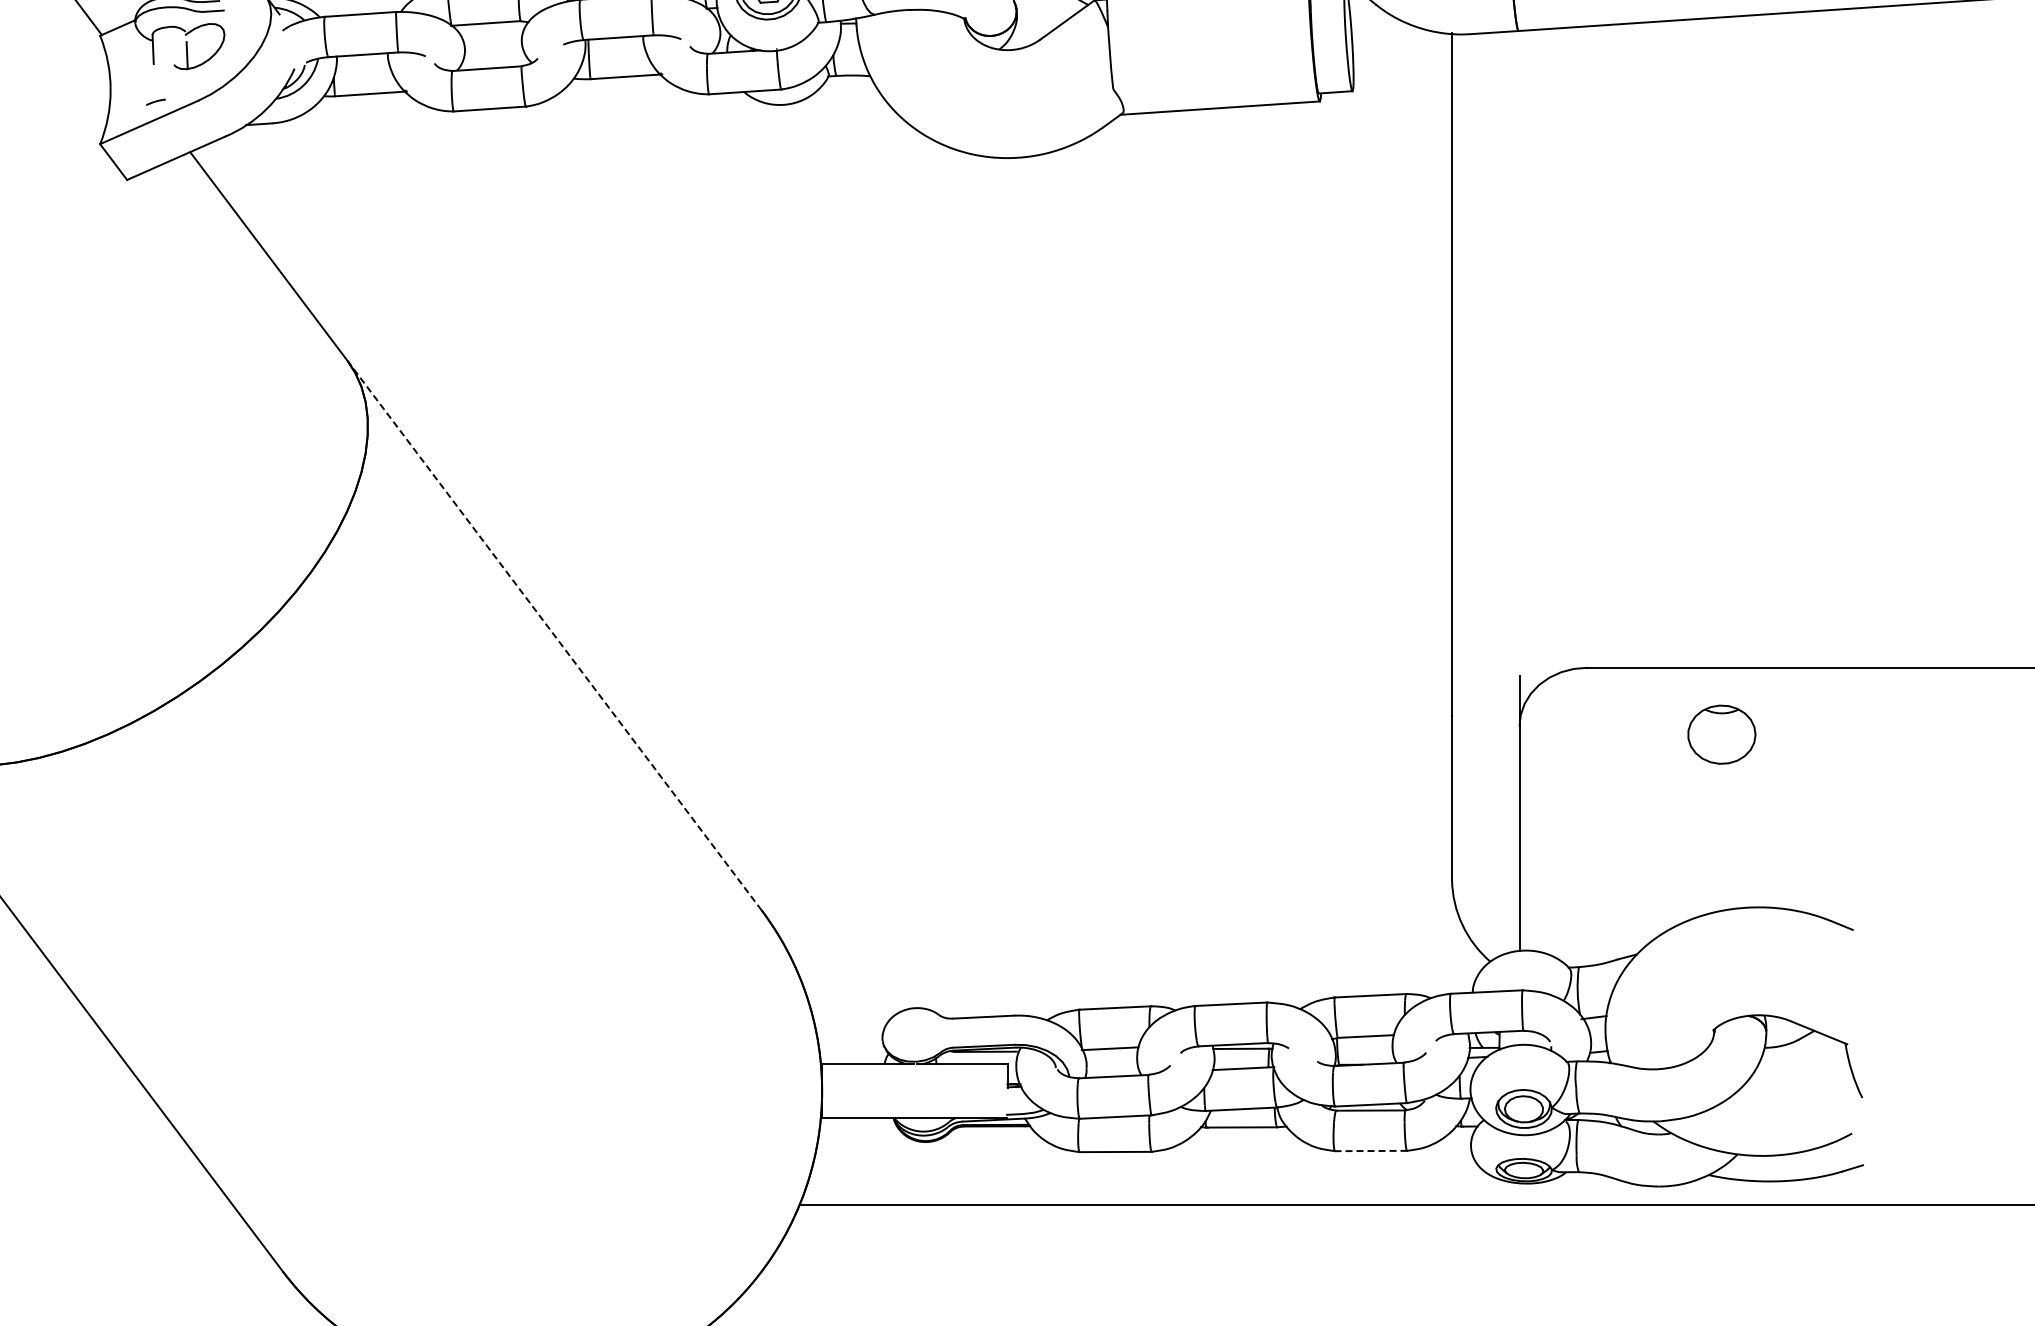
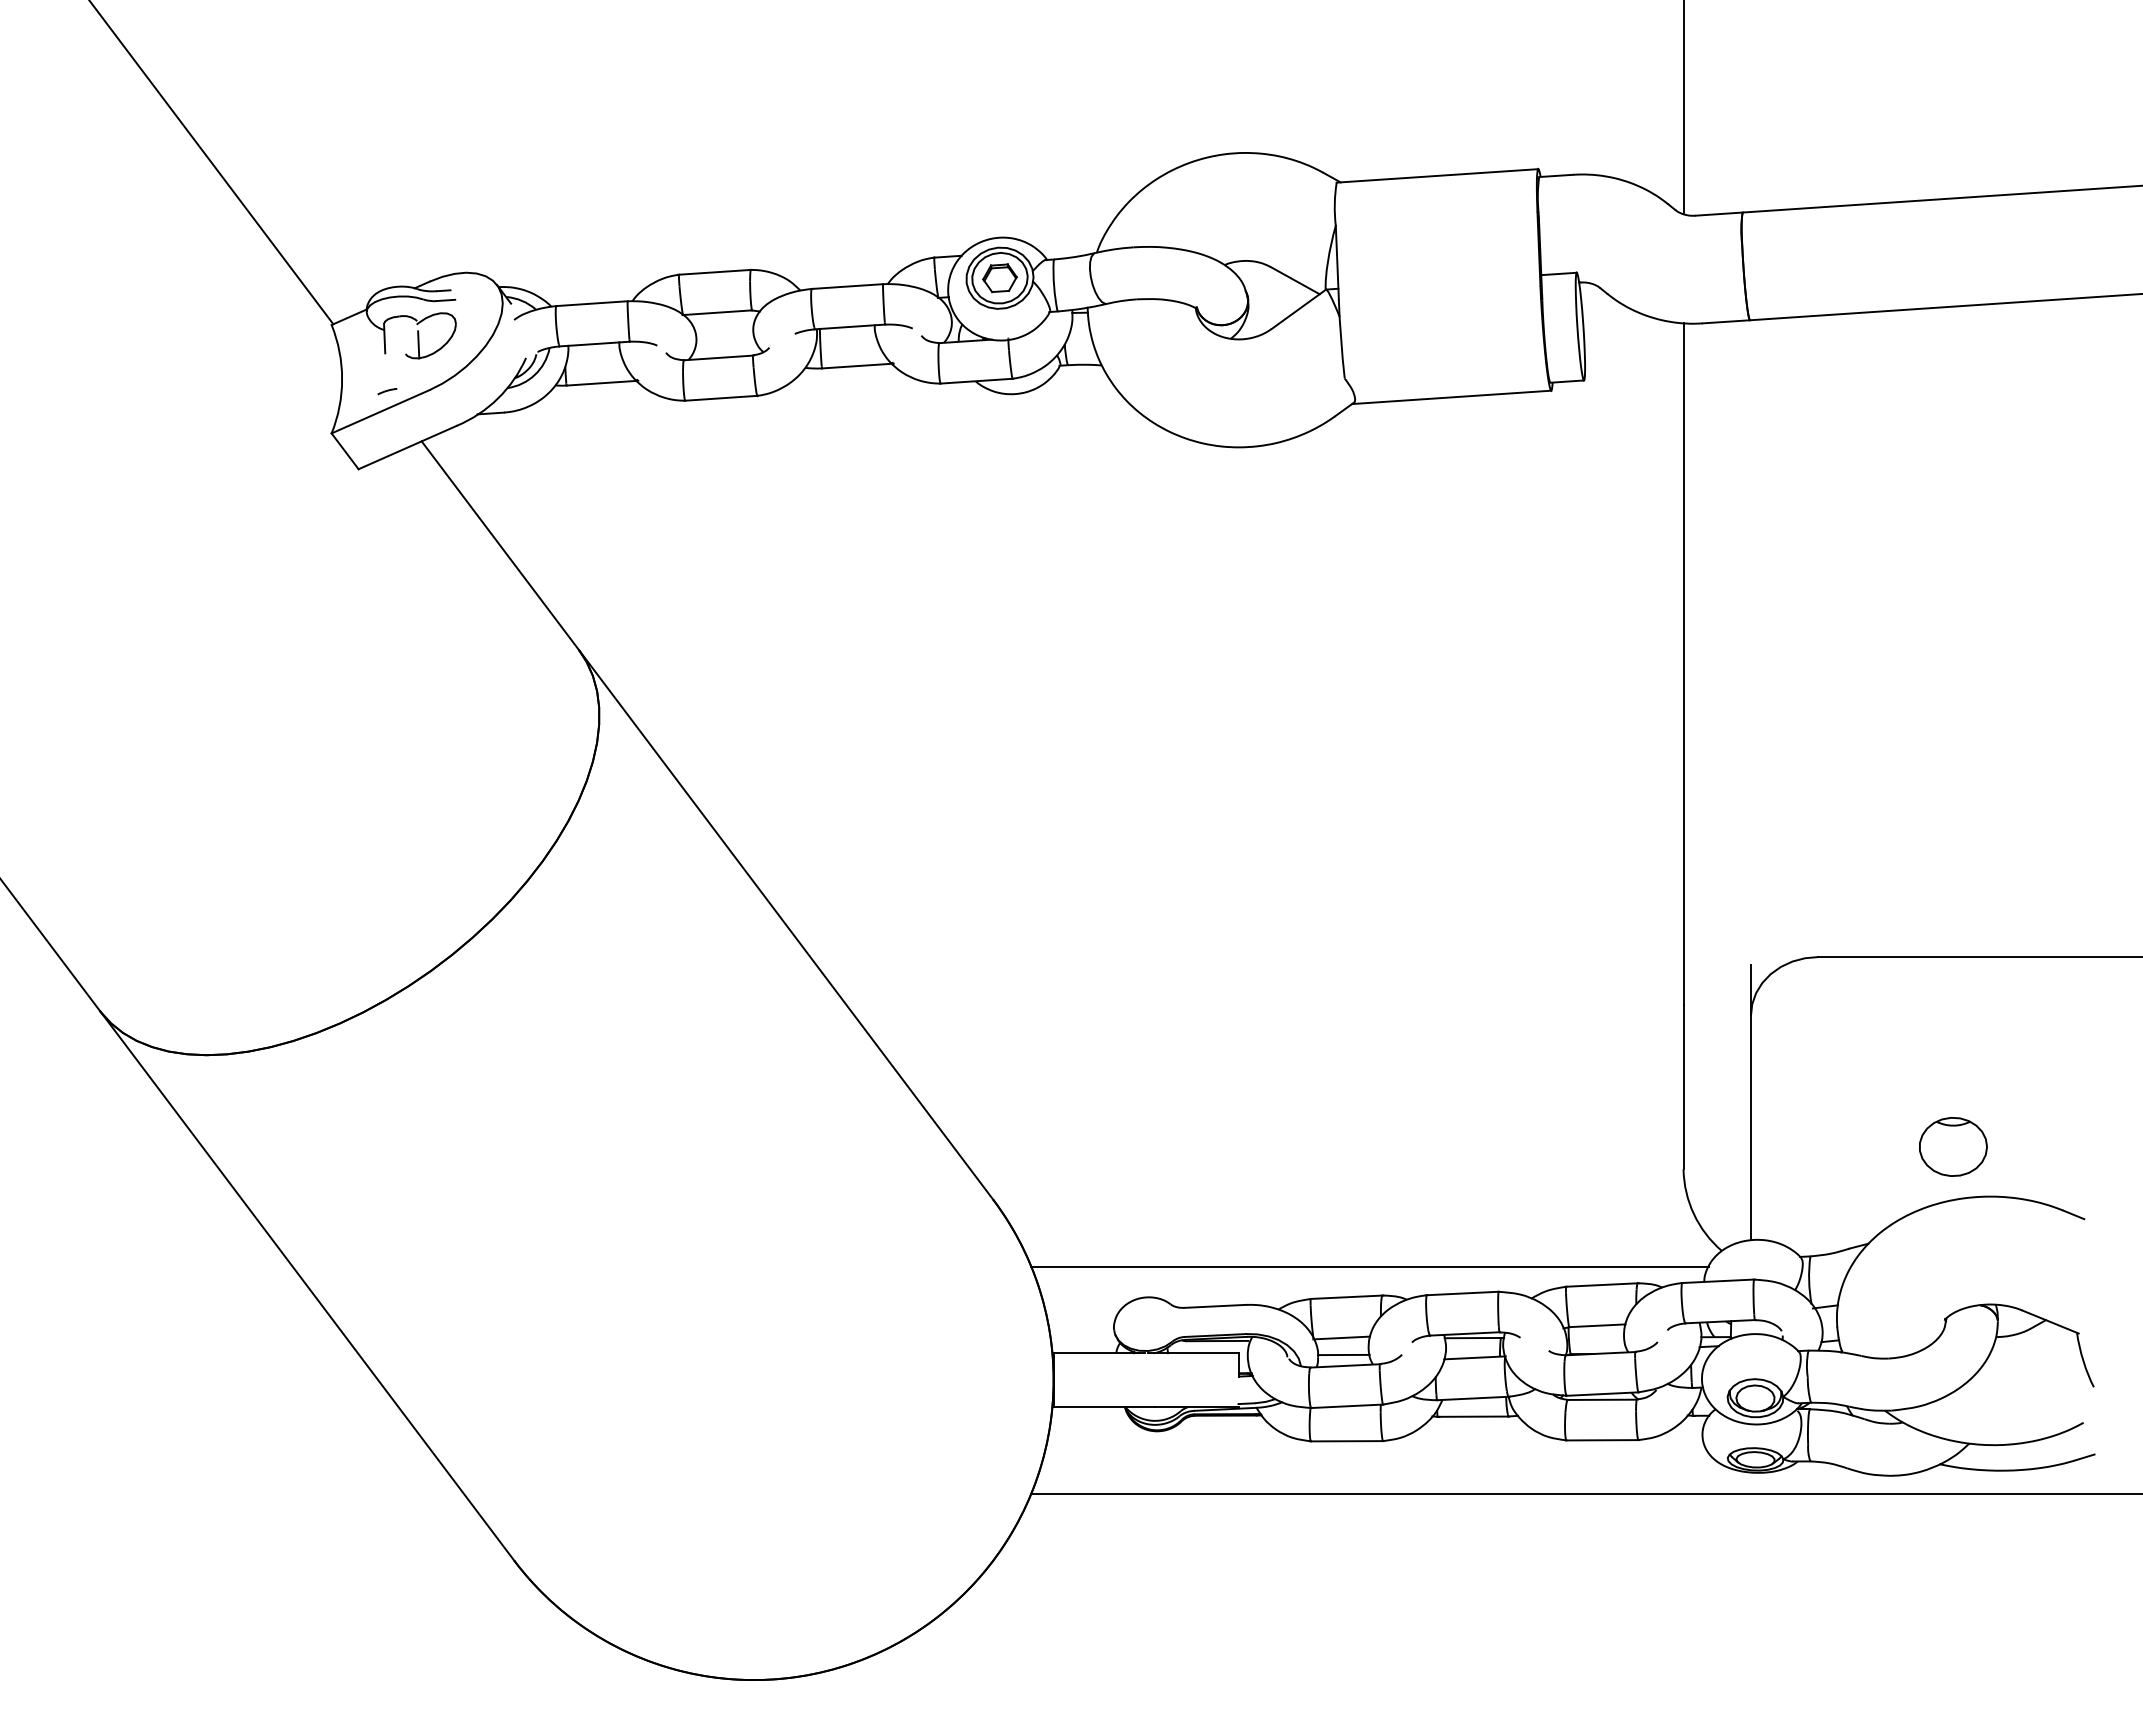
line: (555, 636) -> (786, 925), dashed -> solid
part: (1722, 734) -> (1953, 1146), moved
line: (1138, 977) -> (1369, 1266), added
line: (1112, 1065) -> (1343, 1354), added
line: (1371, 1151) -> (1602, 1440), dashed -> solid

